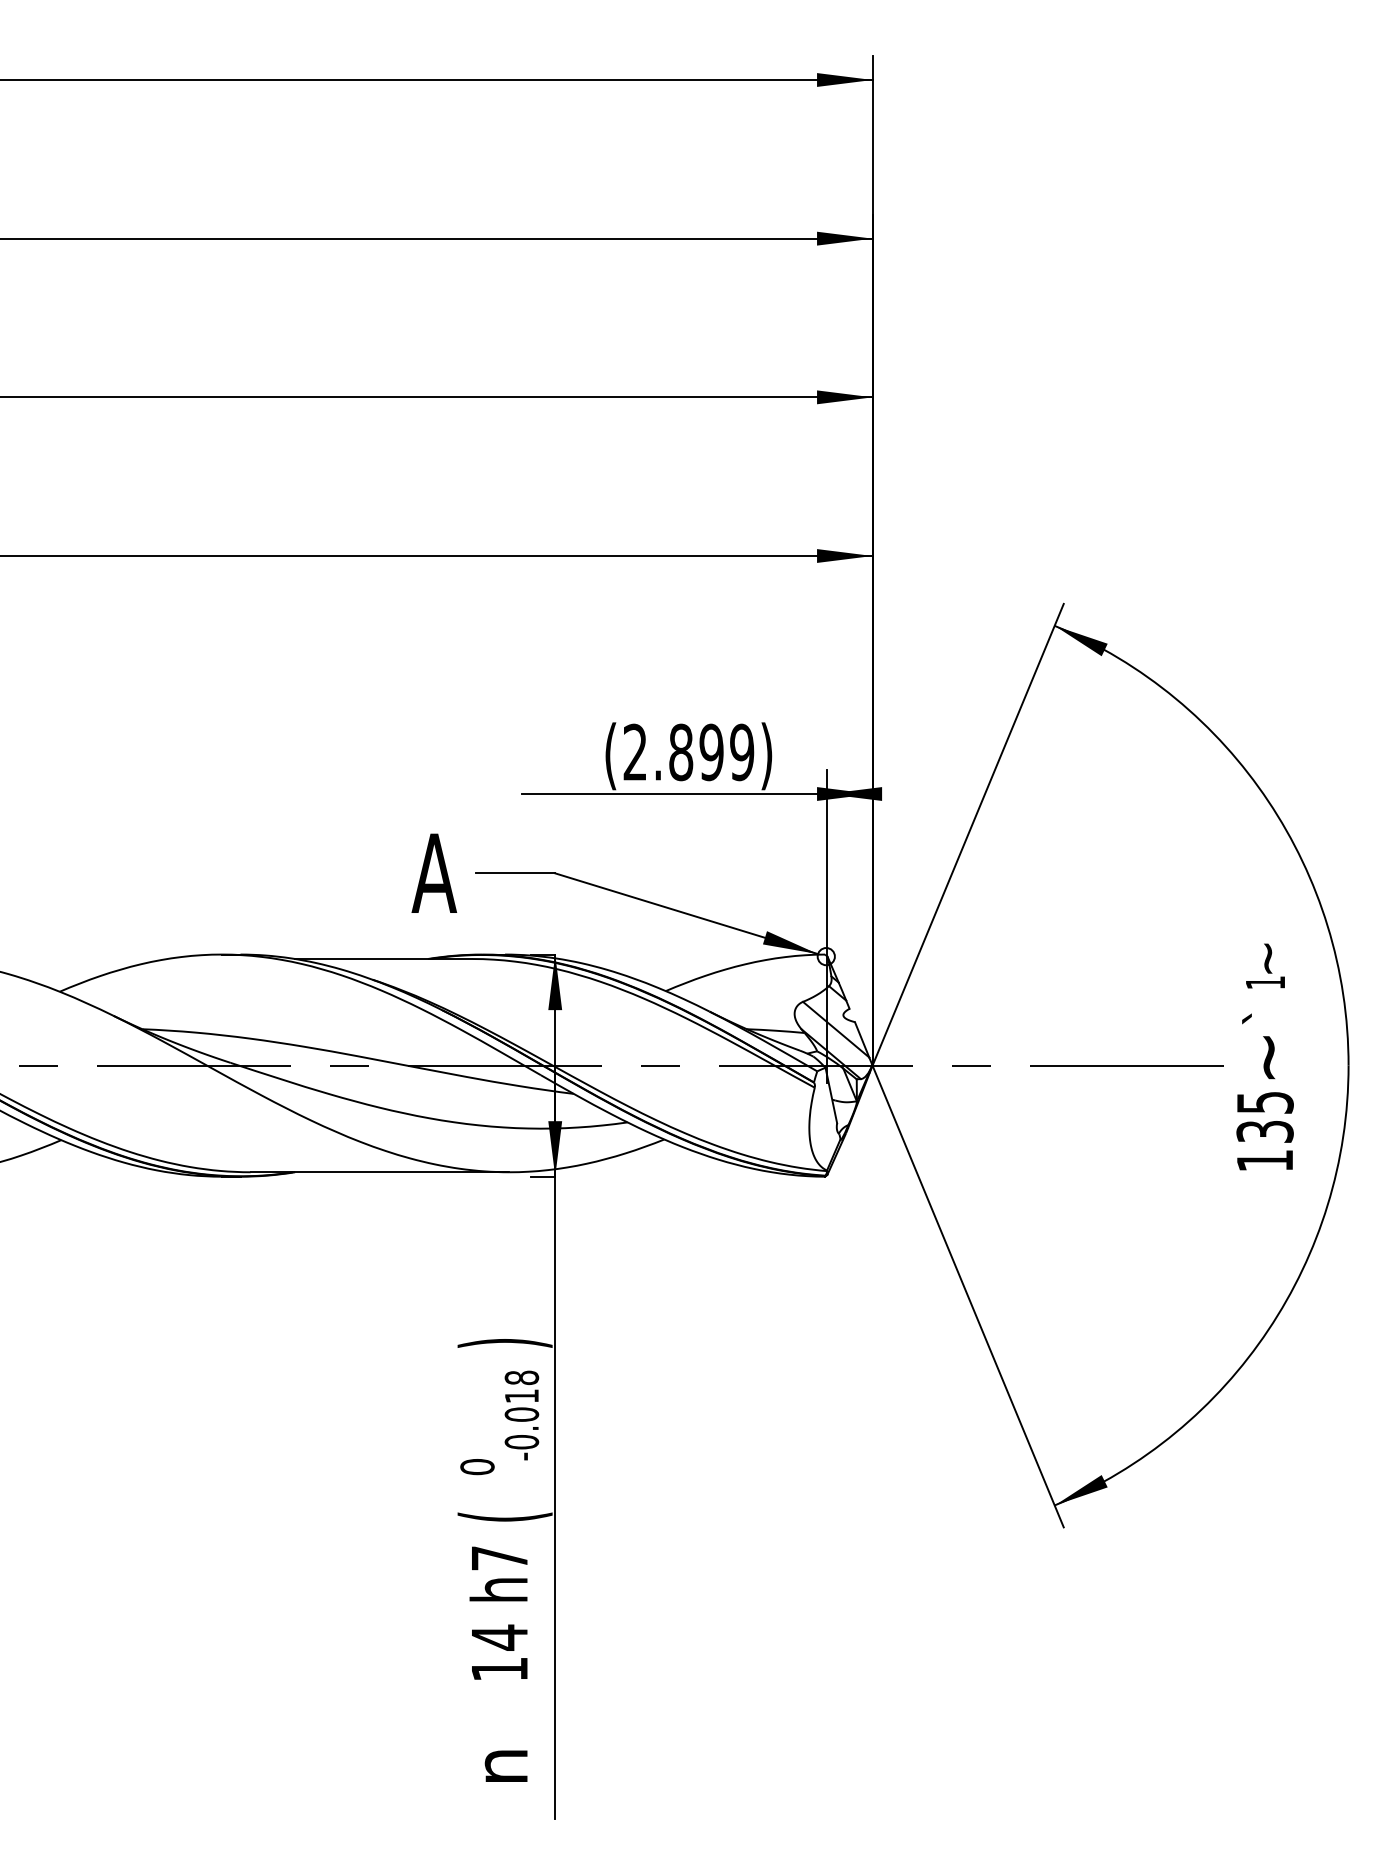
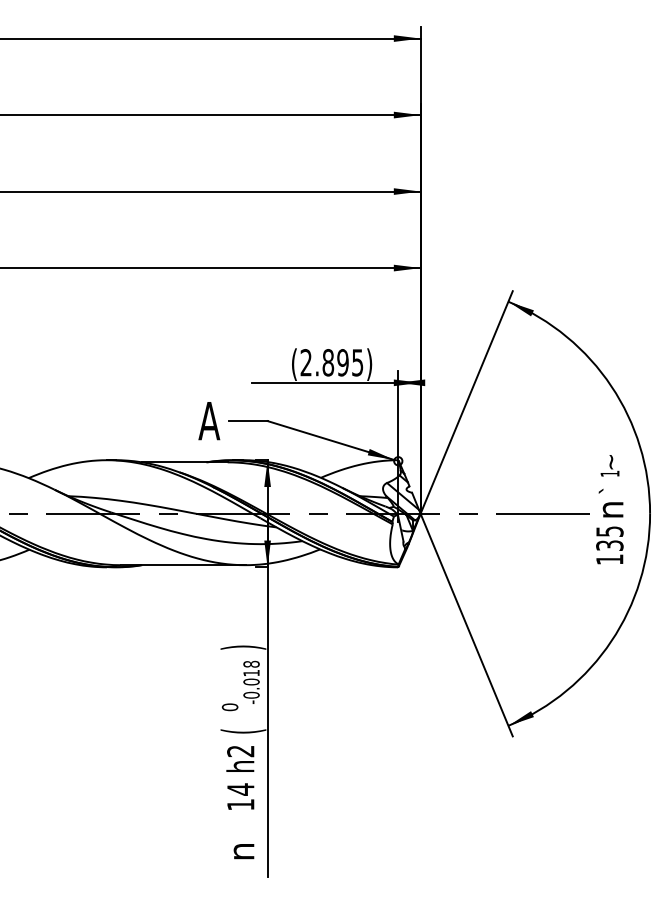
text: (741, 751) -> (357, 362), (2.899) -> (2.895)
text: (1270, 1056) -> (612, 509), ~ -> n
text: (498, 1558) -> (240, 751), h7 -> h2

